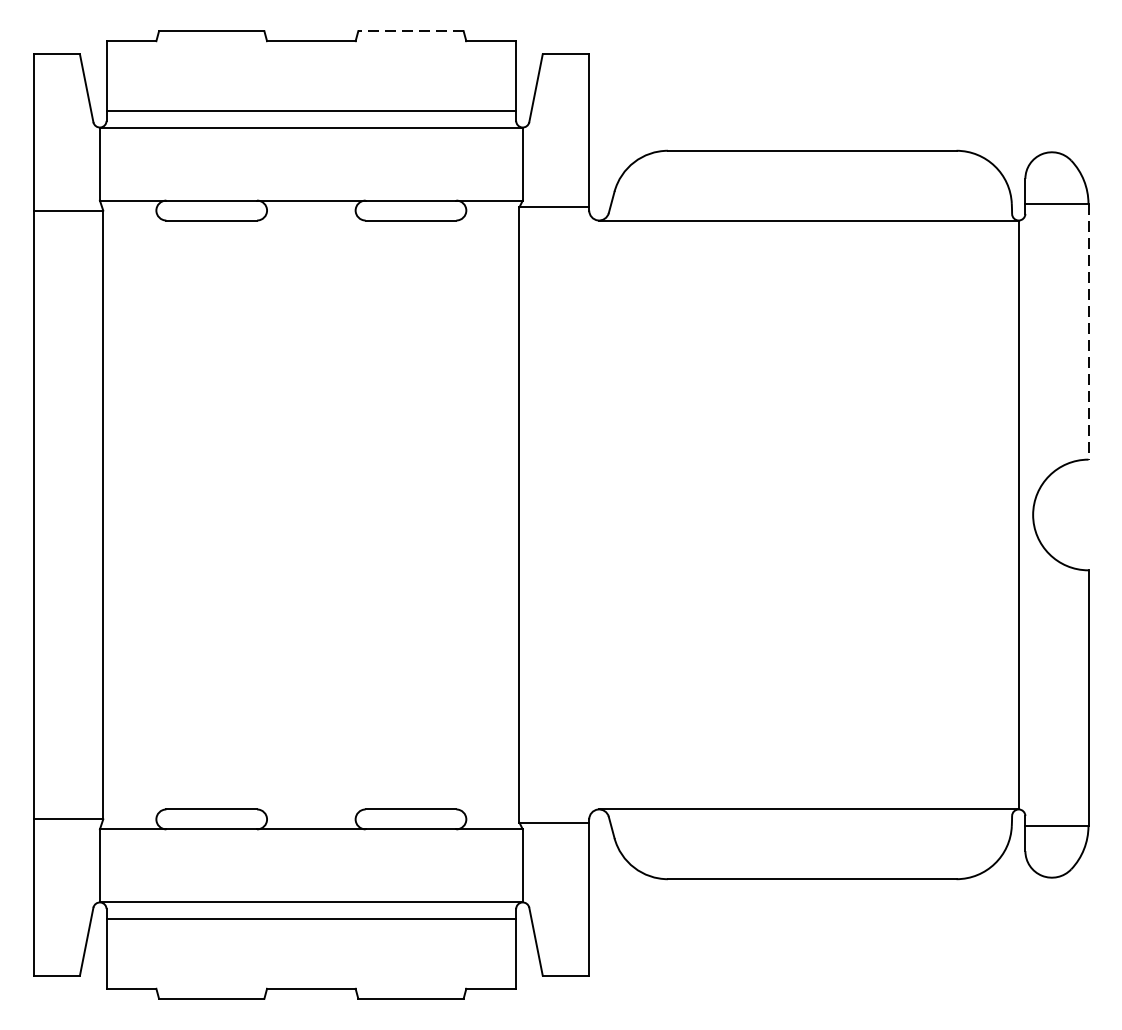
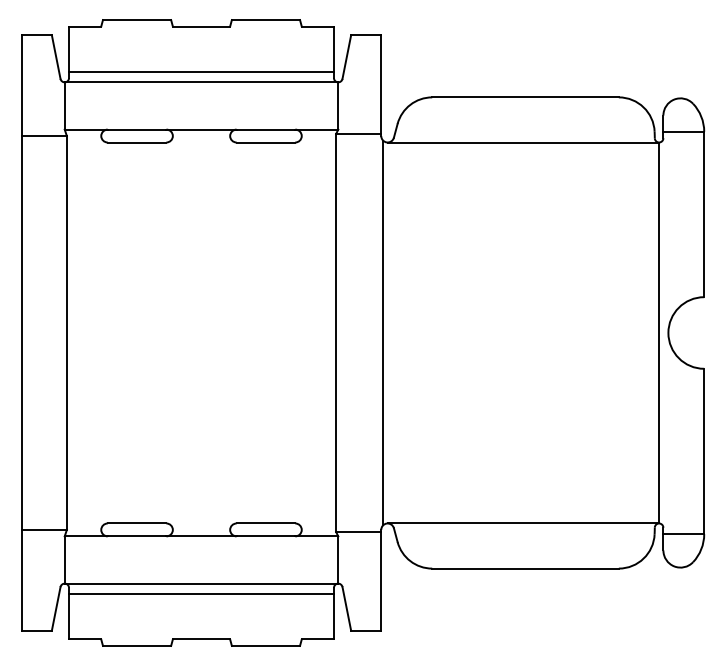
line: (410, 31) -> (265, 20), dashed -> solid
line: (1088, 331) -> (704, 214), dashed -> solid
line: (592, 514) -> (383, 332), added

